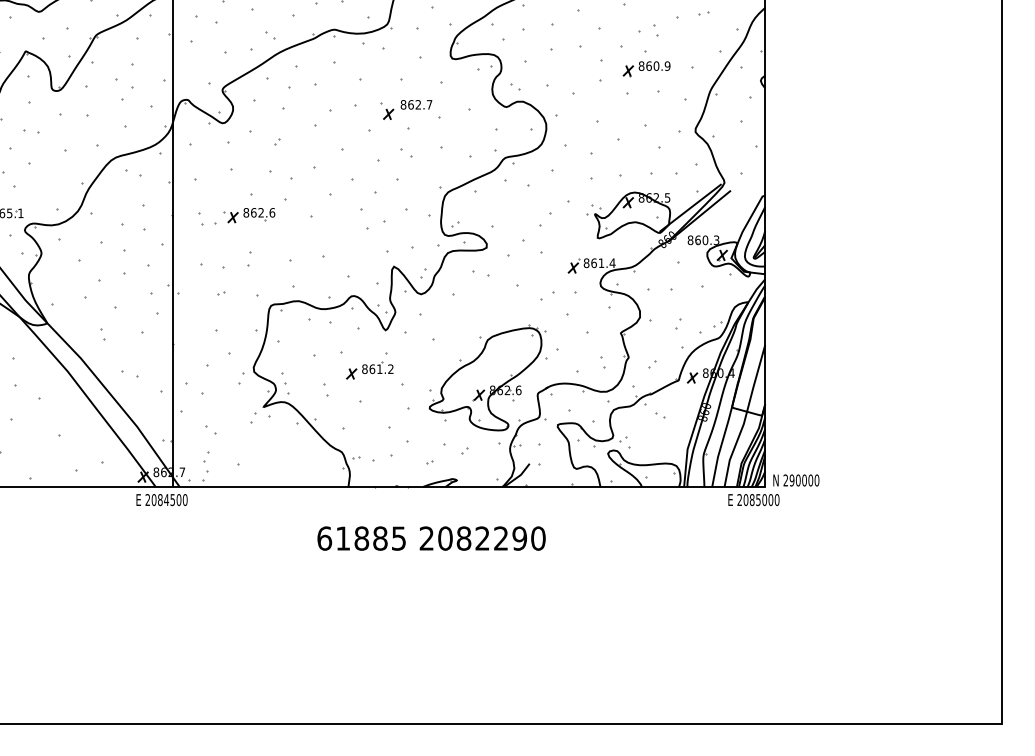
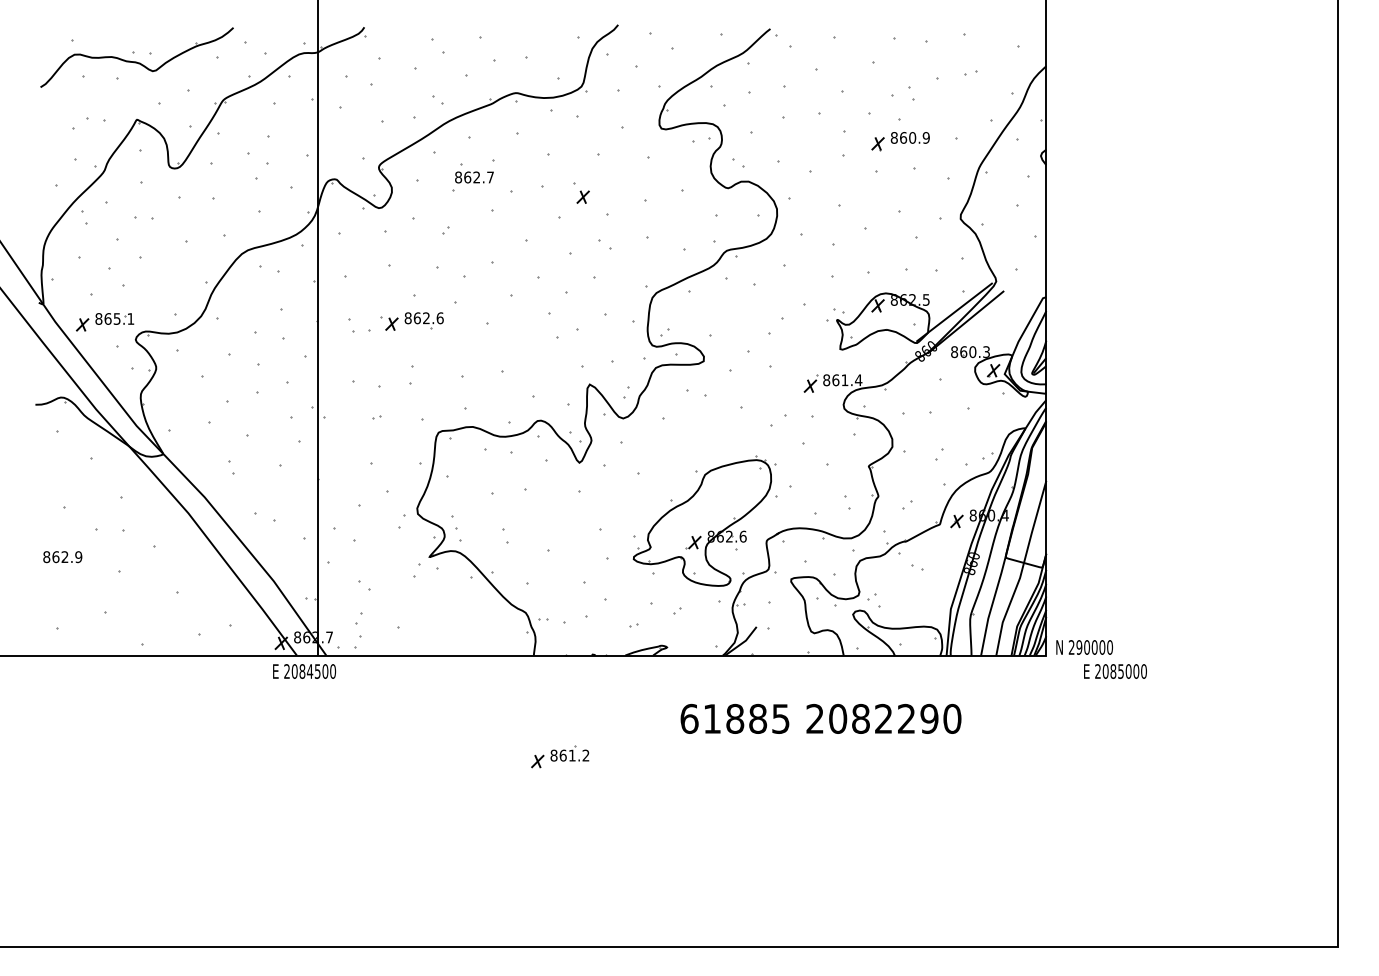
text: (416, 104) -> (474, 177), moved
part: (370, 369) -> (560, 756), moved
text: (753, 500) -> (1115, 671), moved
text: (431, 538) -> (820, 718), moved

